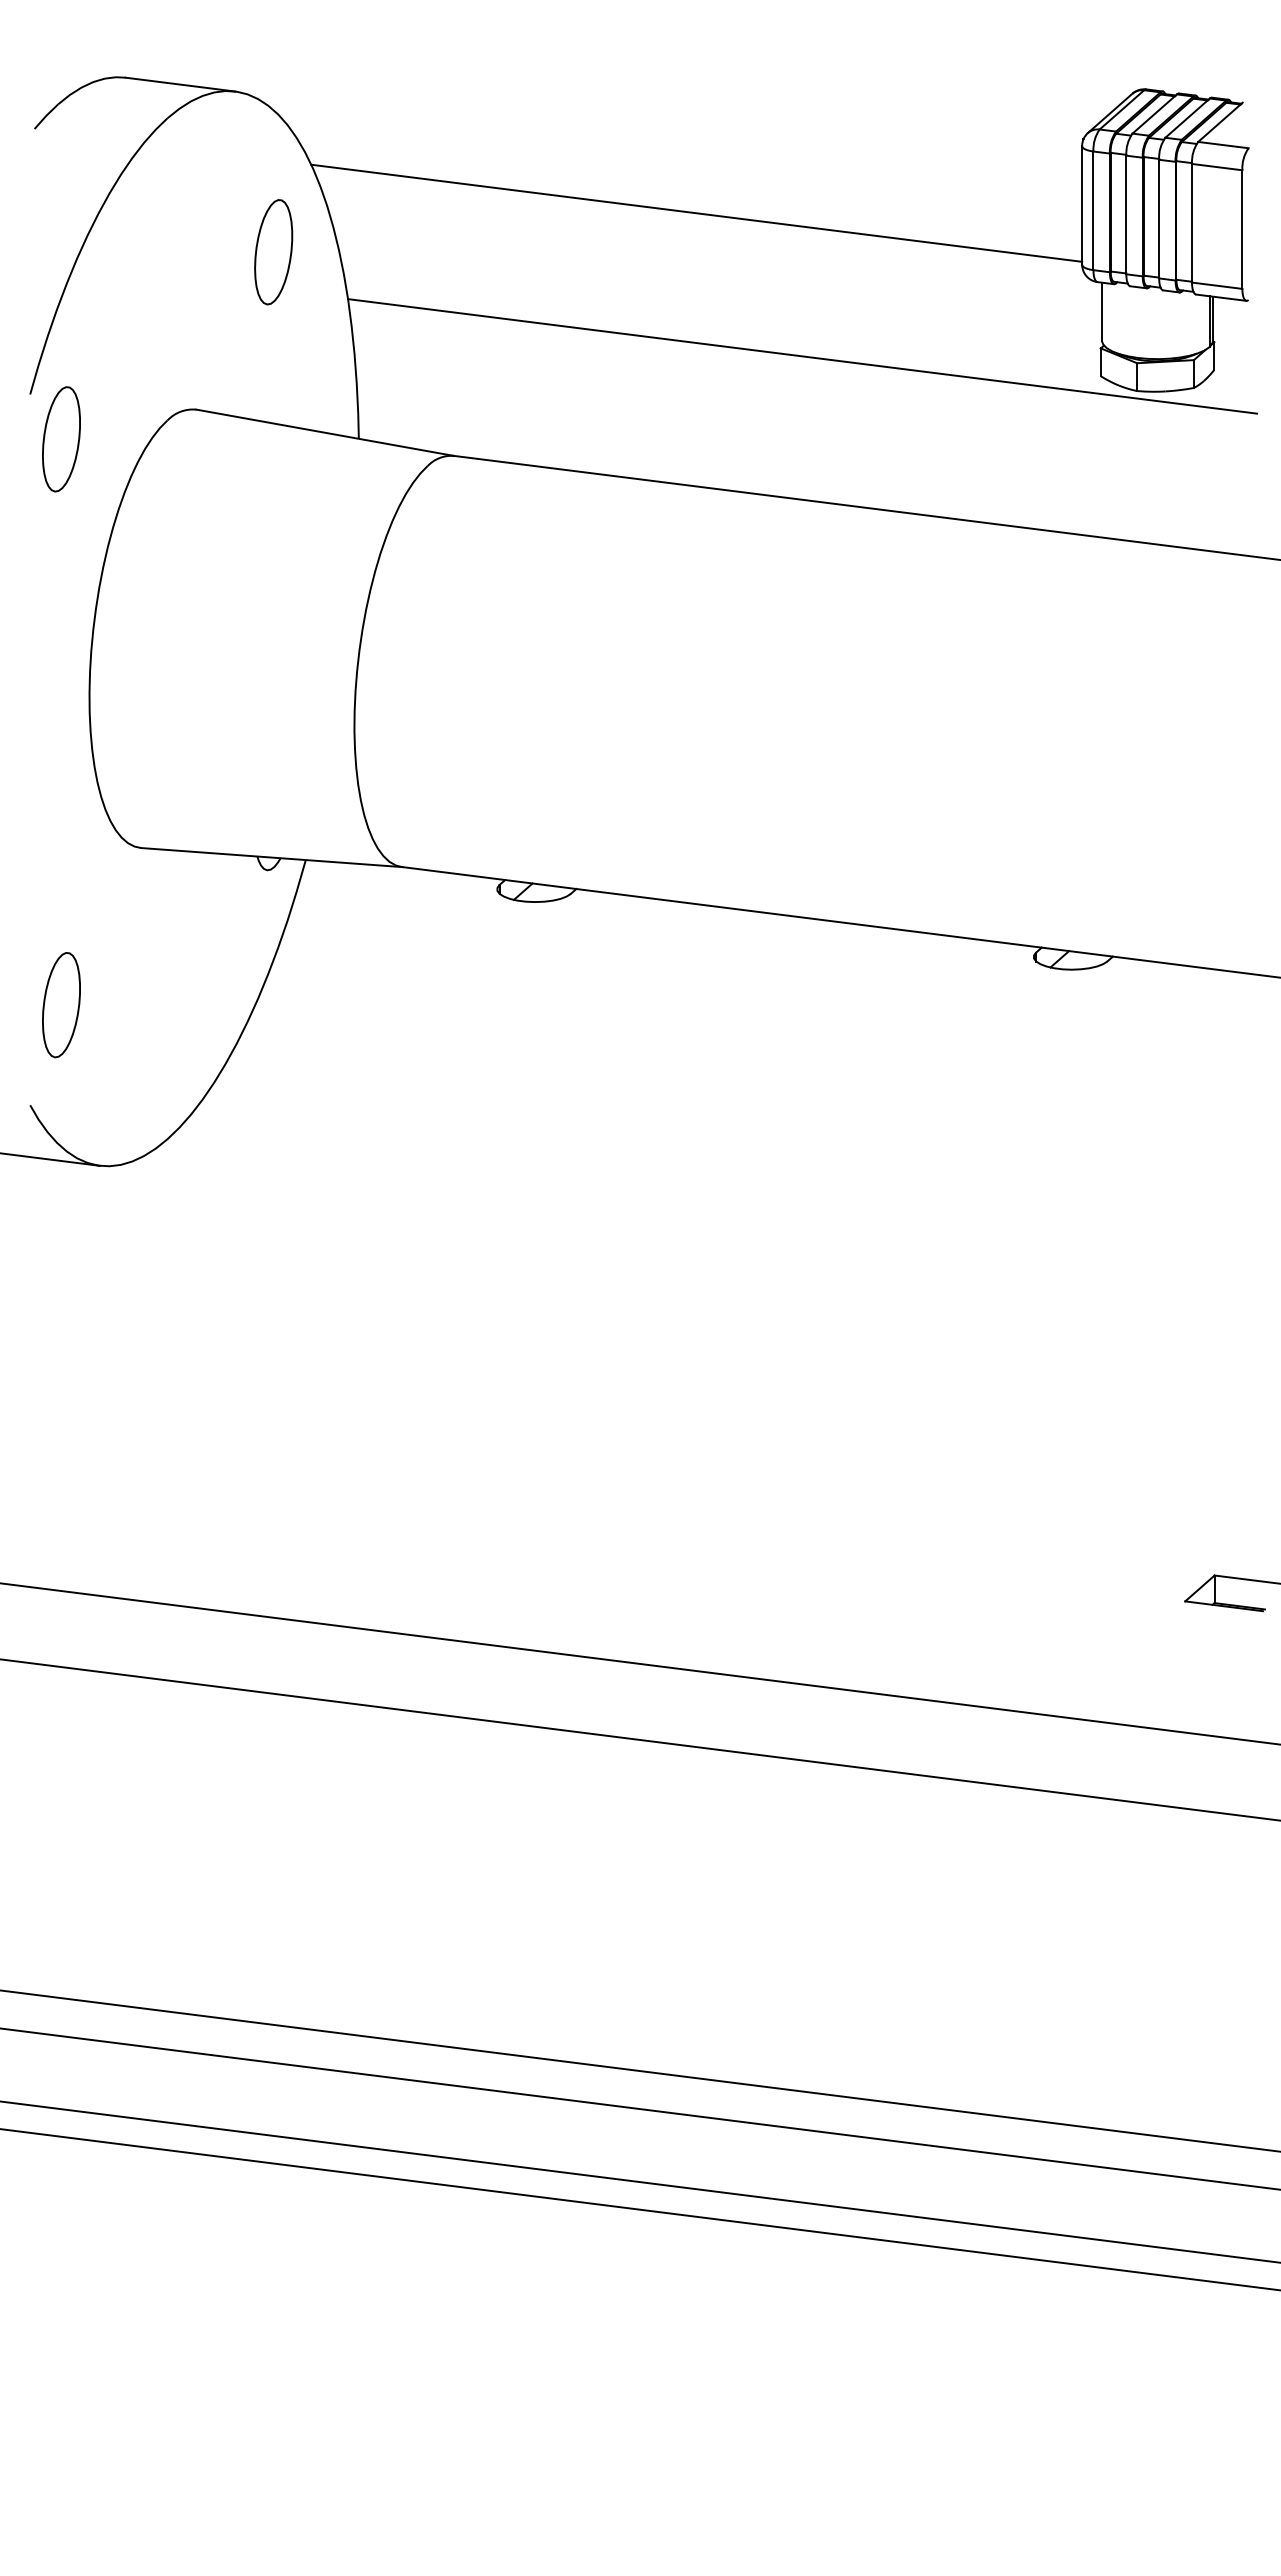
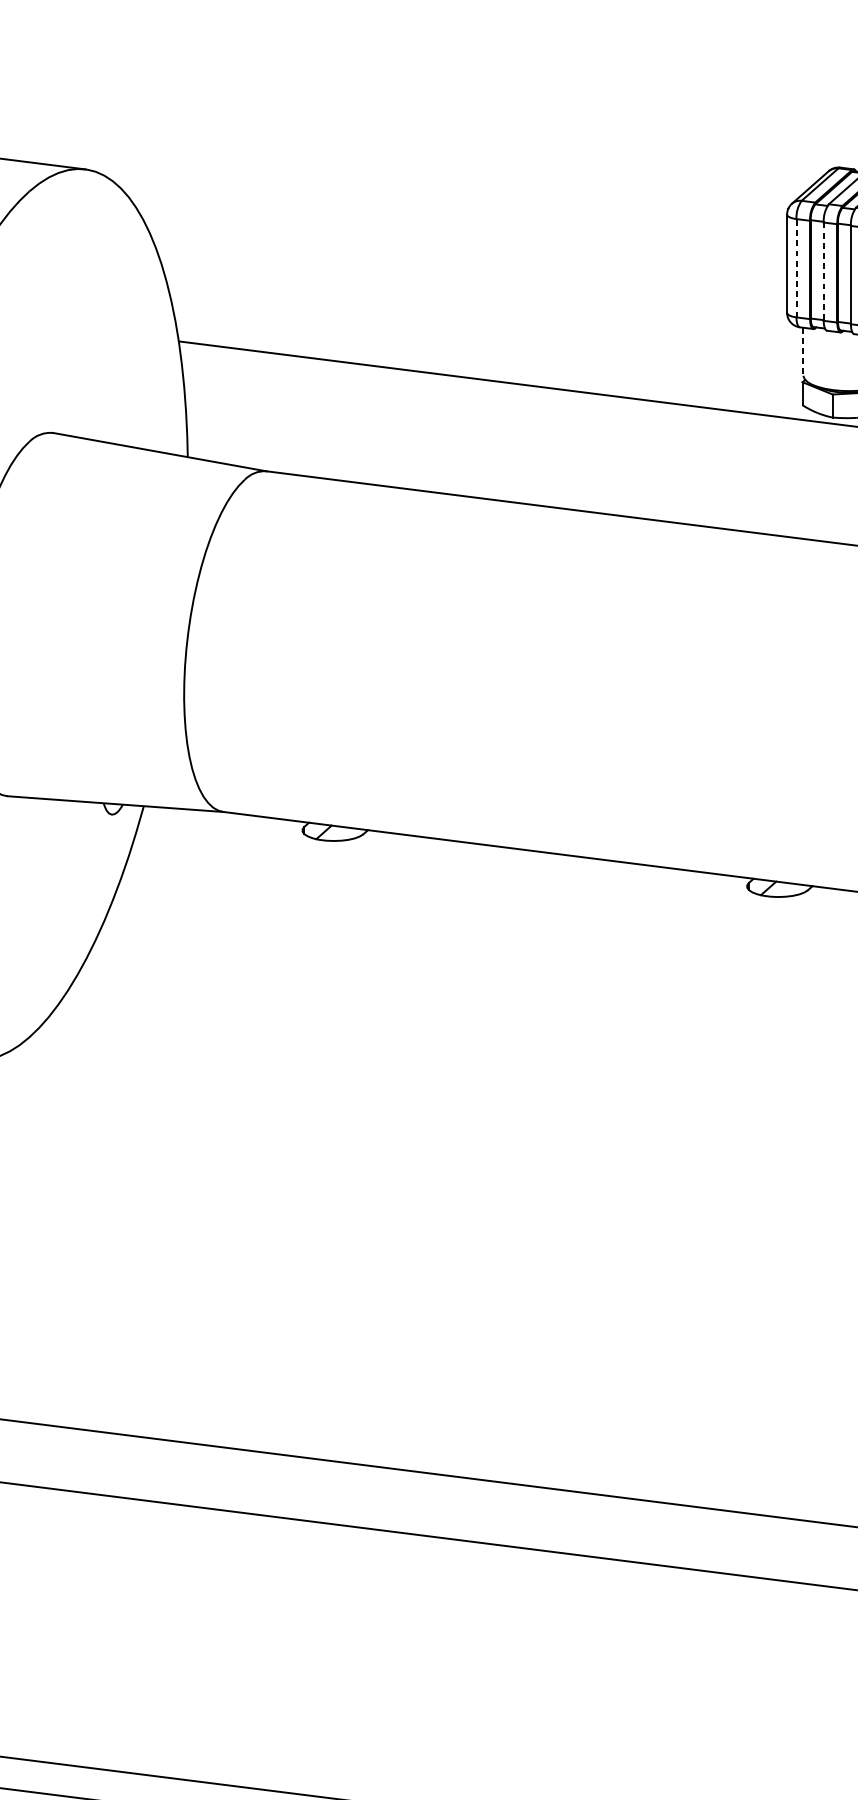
line: (1093, 210) -> (796, 267), solid -> dashed
line: (696, 212) -> (467, 269), removed
line: (1126, 215) -> (823, 272), solid -> dashed
part: (273, 252) -> (117, 302), removed
line: (1101, 311) -> (803, 351), solid -> dashed

